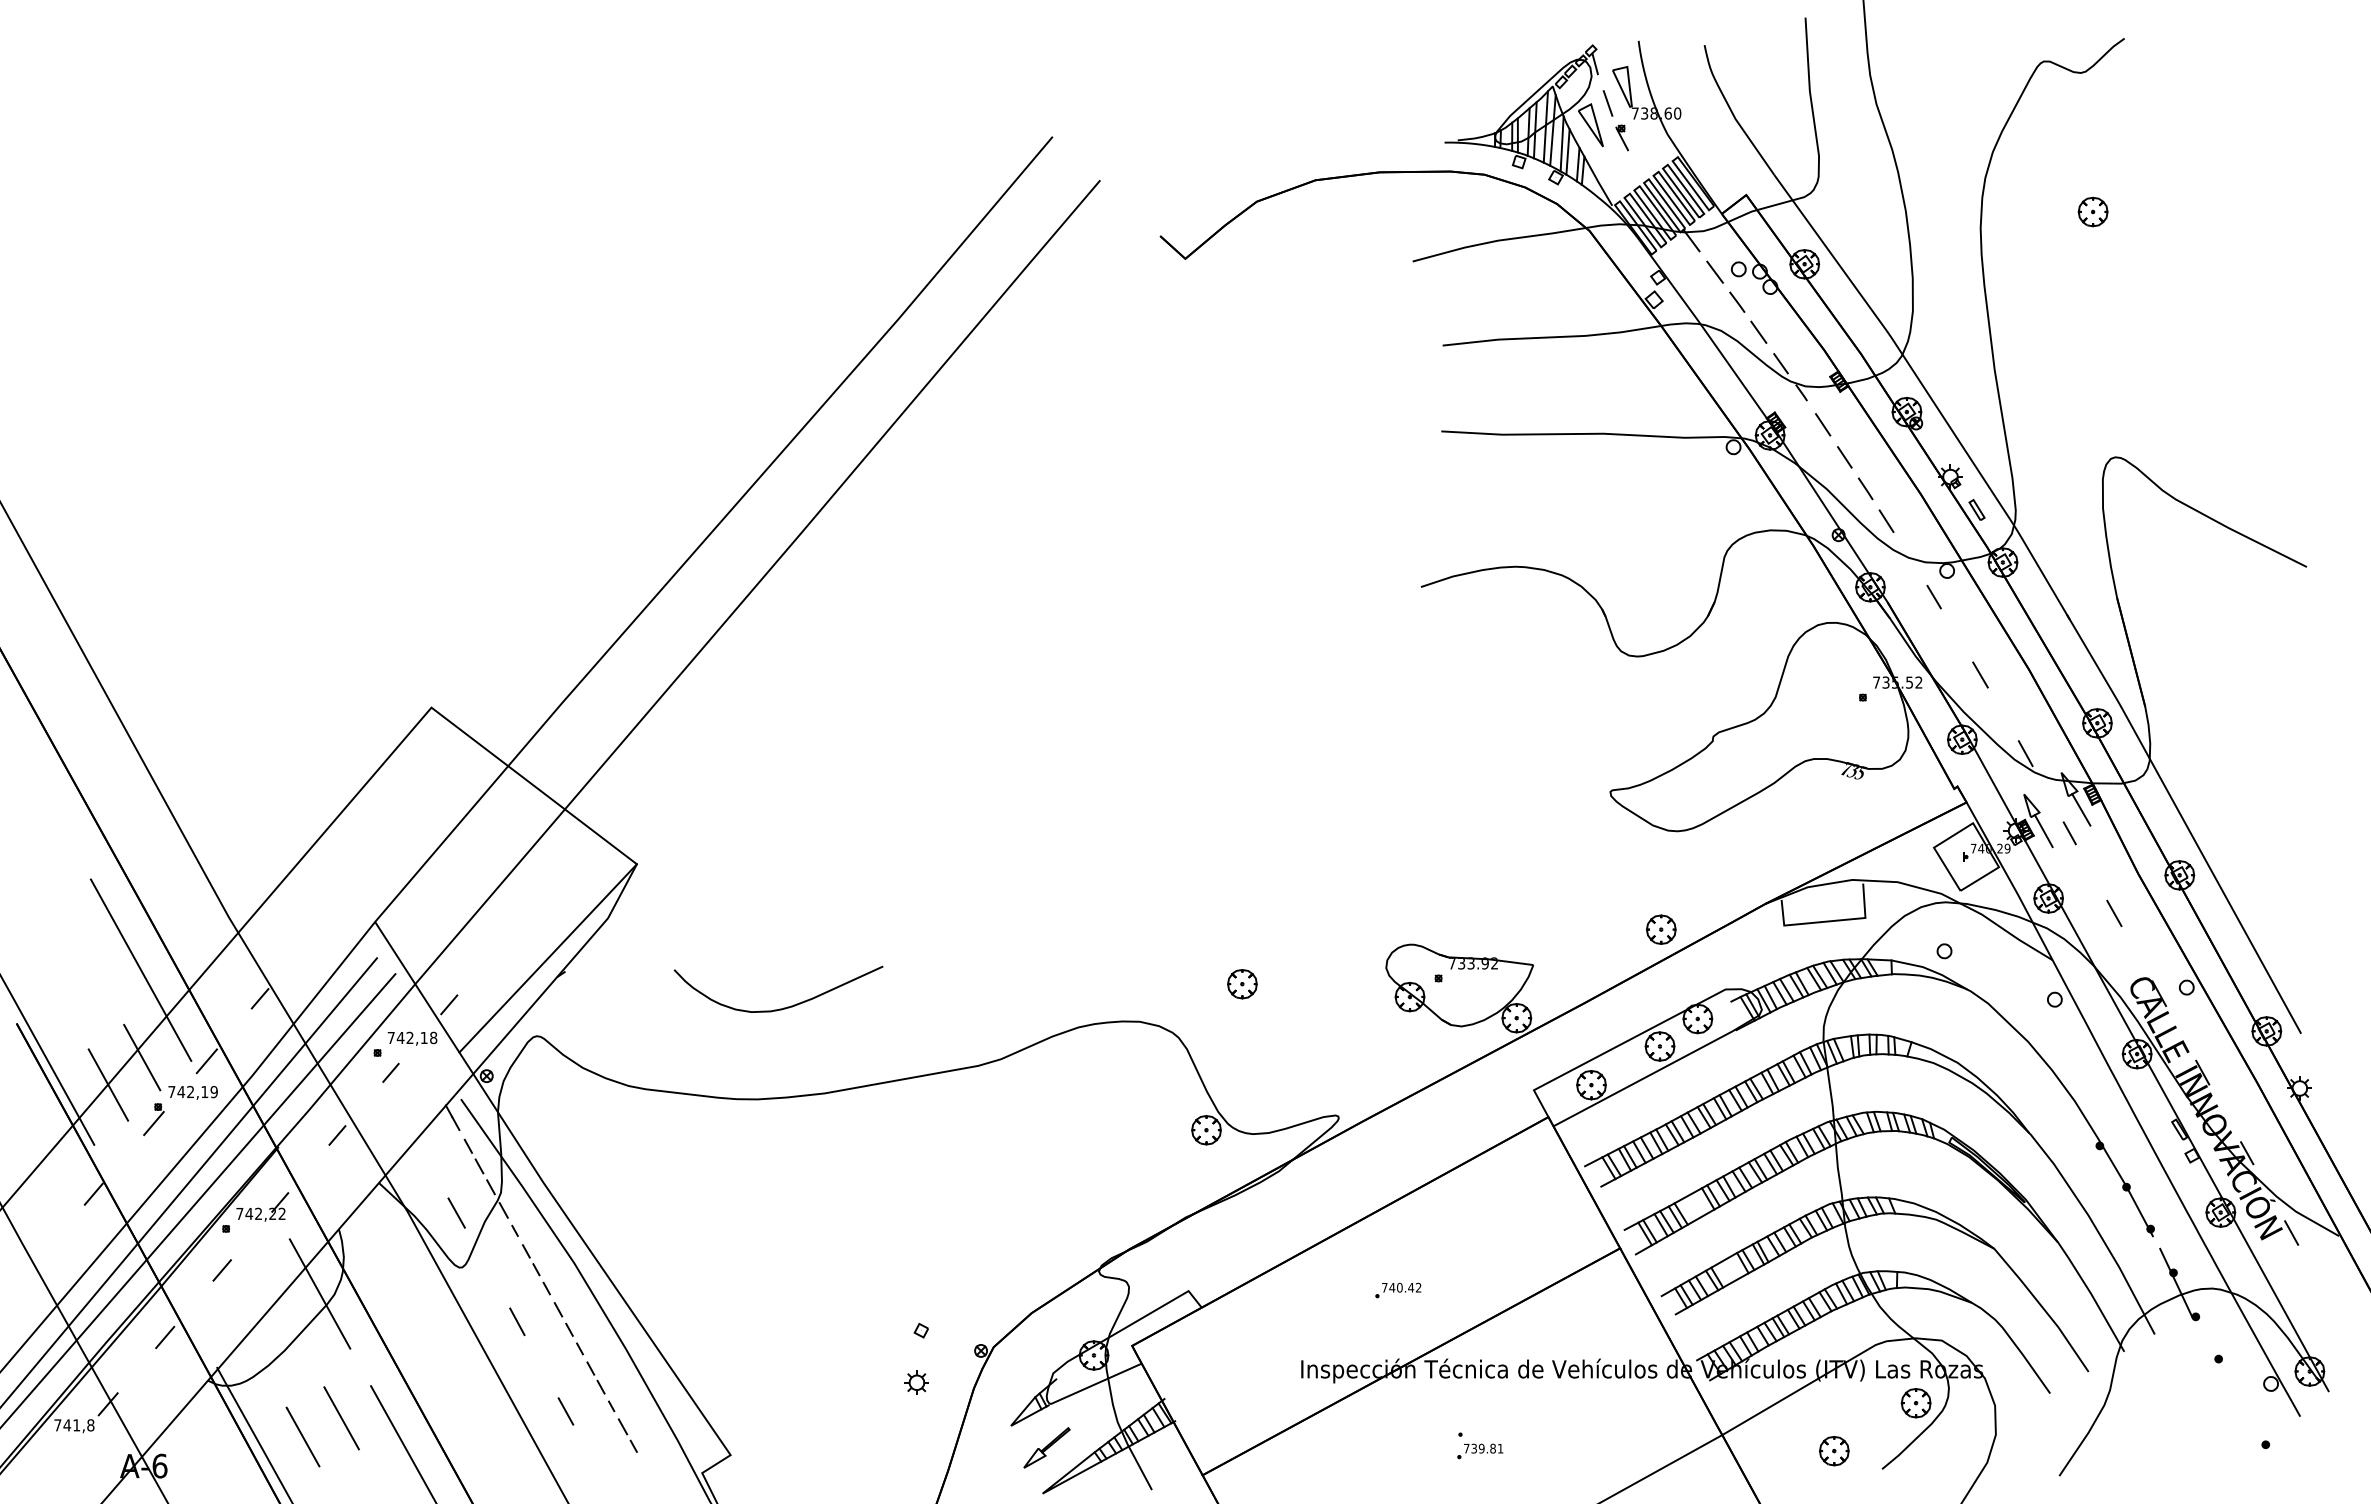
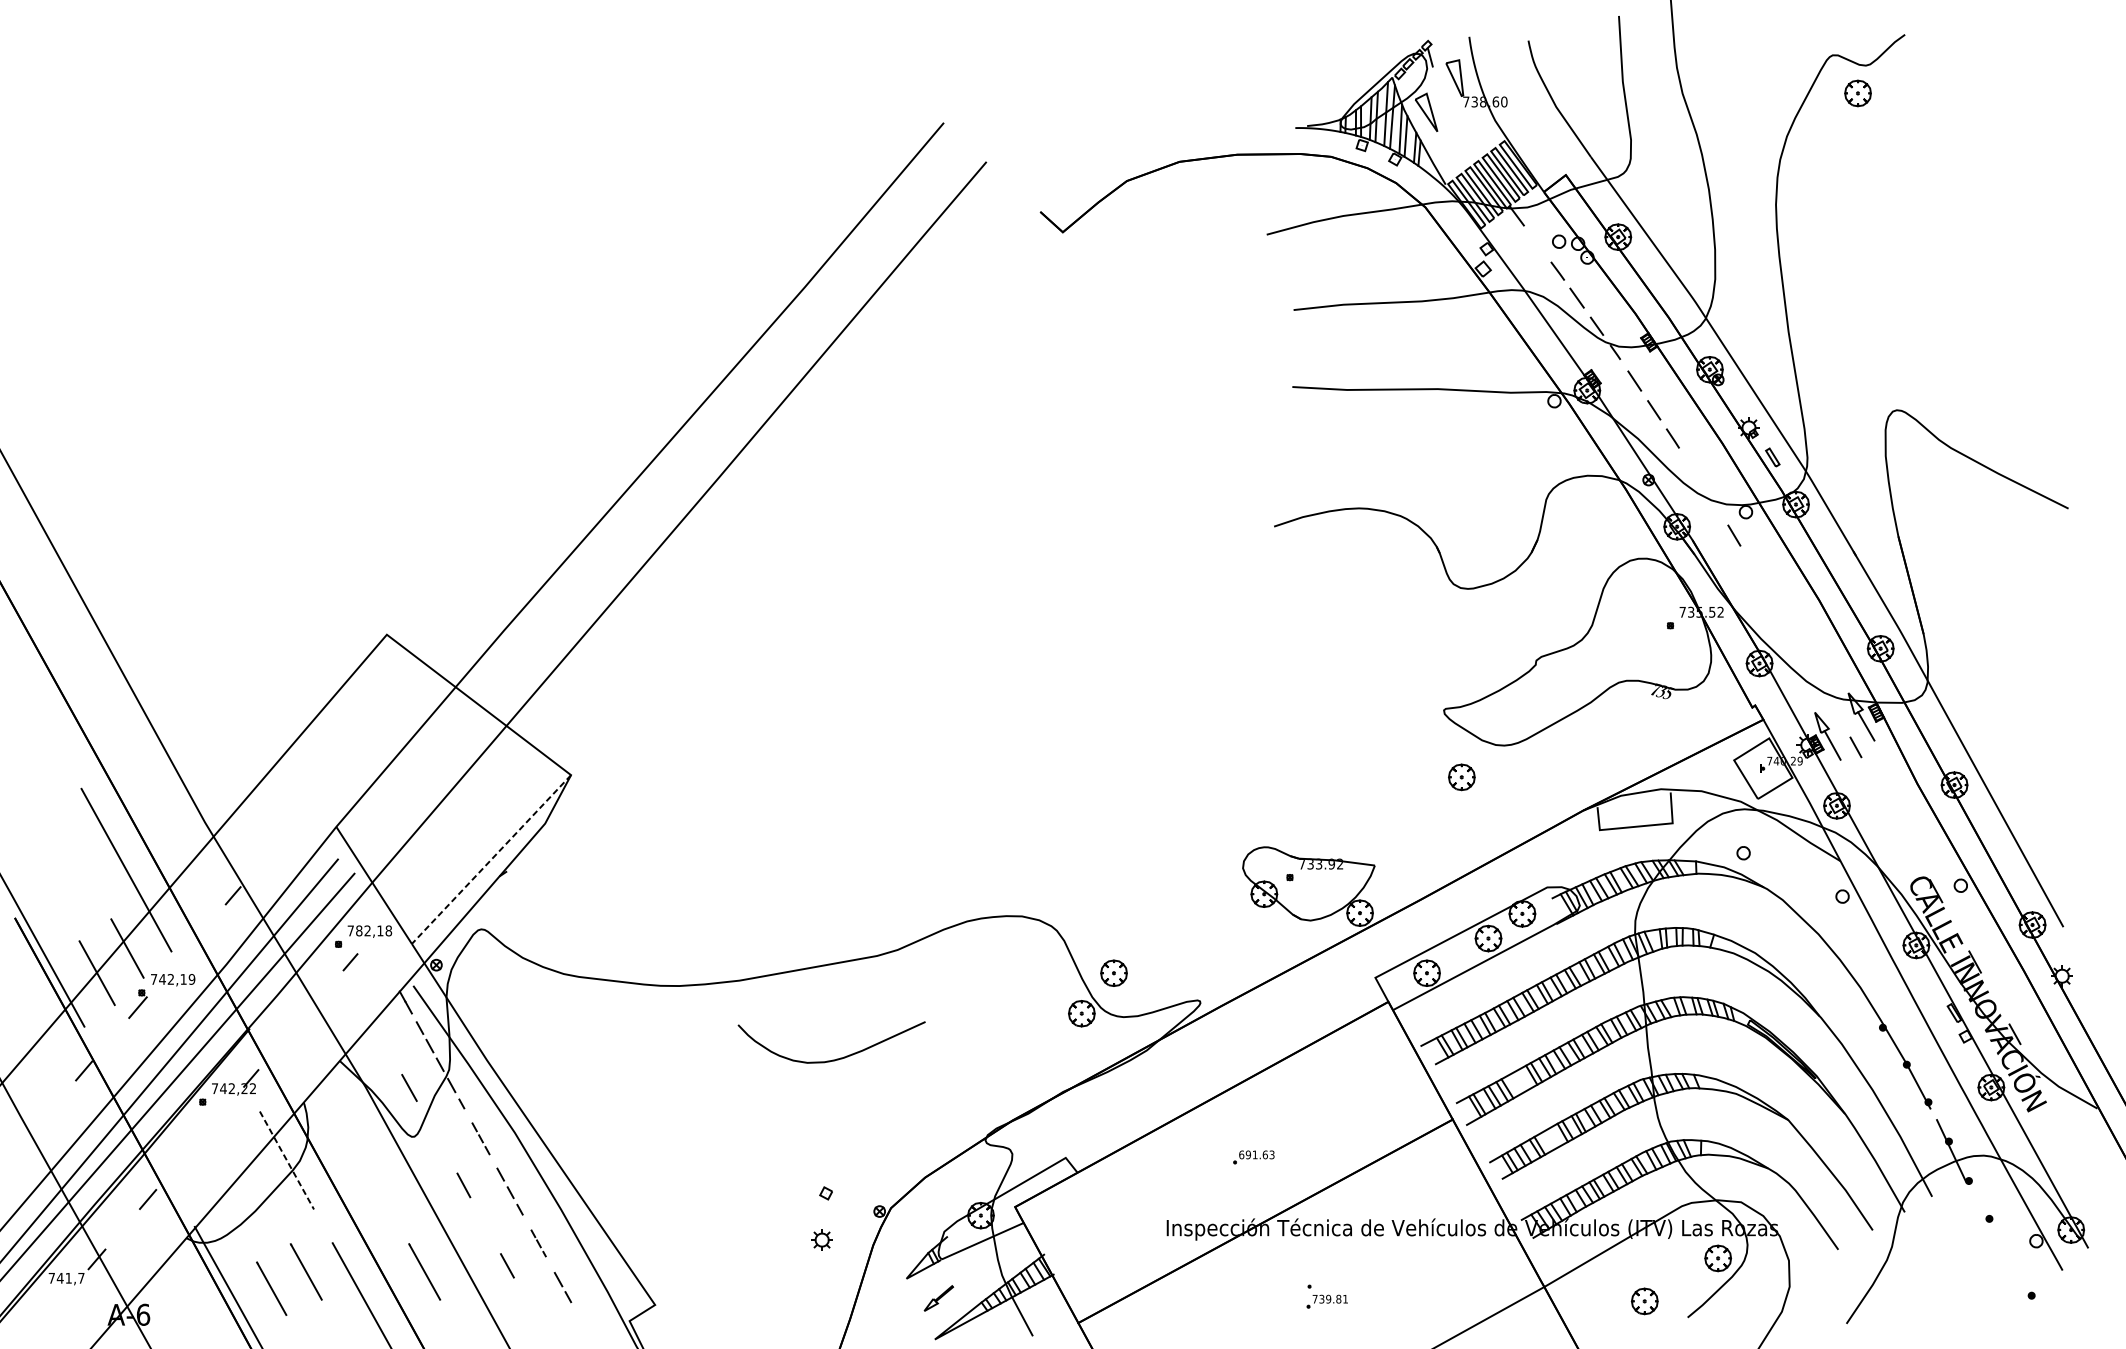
line: (1607, 103) -> (1441, 92), removed
part: (1622, 137) -> (1454, 123), removed
part: (2092, 211) -> (1857, 92), moved
line: (1714, 271) -> (1537, 243), removed
line: (1886, 520) -> (1691, 466), removed
line: (1980, 674) -> (1775, 605), removed
line: (2025, 753) -> (1816, 675), removed
line: (2114, 913) -> (1896, 819), removed
part: (1661, 929) -> (1462, 777), moved
line: (547, 958) -> (490, 859), solid -> dashed
part: (1242, 984) -> (1114, 973), moved
line: (449, 1004) -> (403, 900), removed
curve: (783, 1007) -> (836, 1058), moved
text: (400, 1037) -> (359, 930), 742,18 -> 782,18
line: (206, 1061) -> (185, 952), removed
line: (337, 1135) -> (302, 1018), removed
line: (2291, 1232) -> (2054, 1105), removed
part: (536, 1269) -> (481, 1138), size x0.7
line: (221, 1270) -> (198, 1139), removed
text: (1401, 1287) -> (1256, 1154), 740.42 -> 691.63
line: (320, 1294) -> (287, 1160), solid -> dashed
part: (600, 1386) -> (538, 1243), size x0.6
line: (473, 1418) -> (424, 1272), added
text: (90, 1425) -> (81, 1278), 741,8 -> 741,7
part: (1046, 1447) -> (938, 1298), size x0.7

